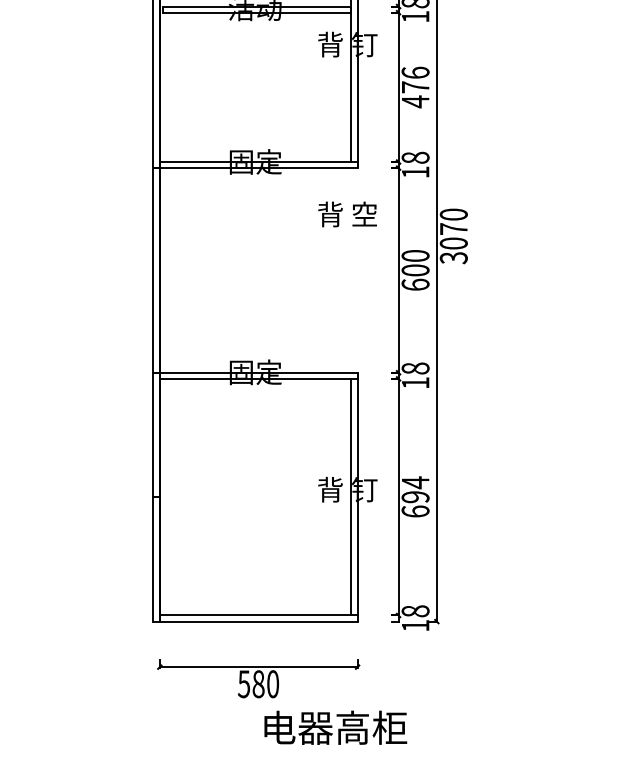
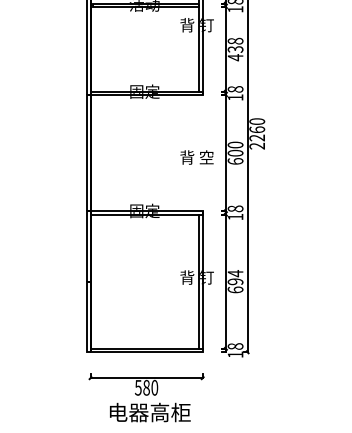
text: (415, 78) -> (235, 44), 476 -> 438
text: (346, 214) -> (196, 157), moved
text: (454, 242) -> (257, 137), 3070 -> 2260
text: (336, 727) -> (150, 412), moved

